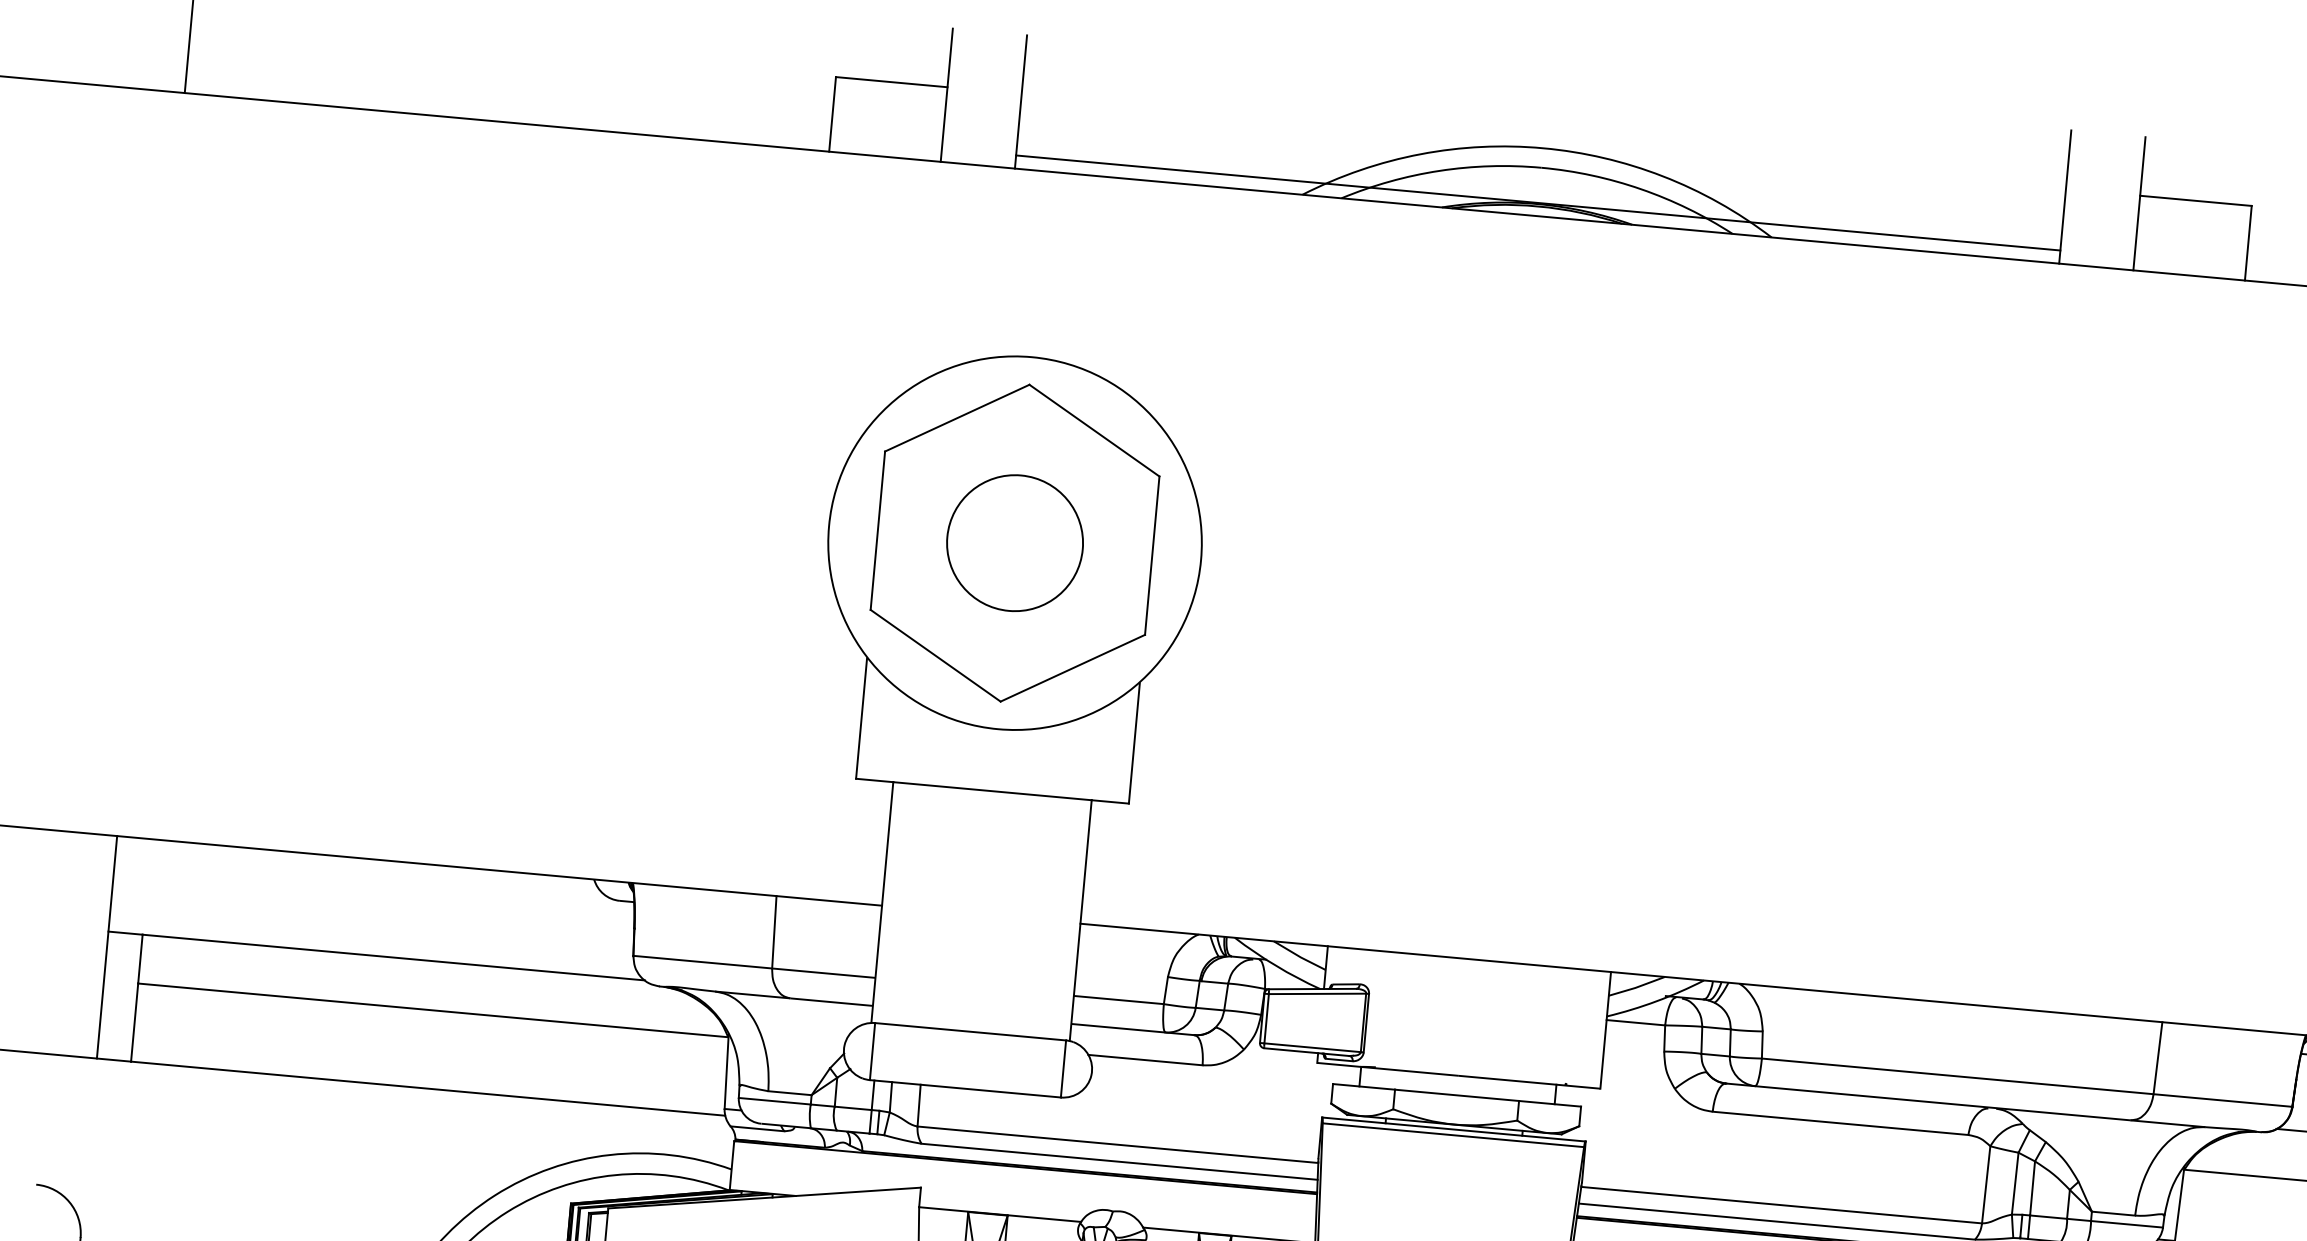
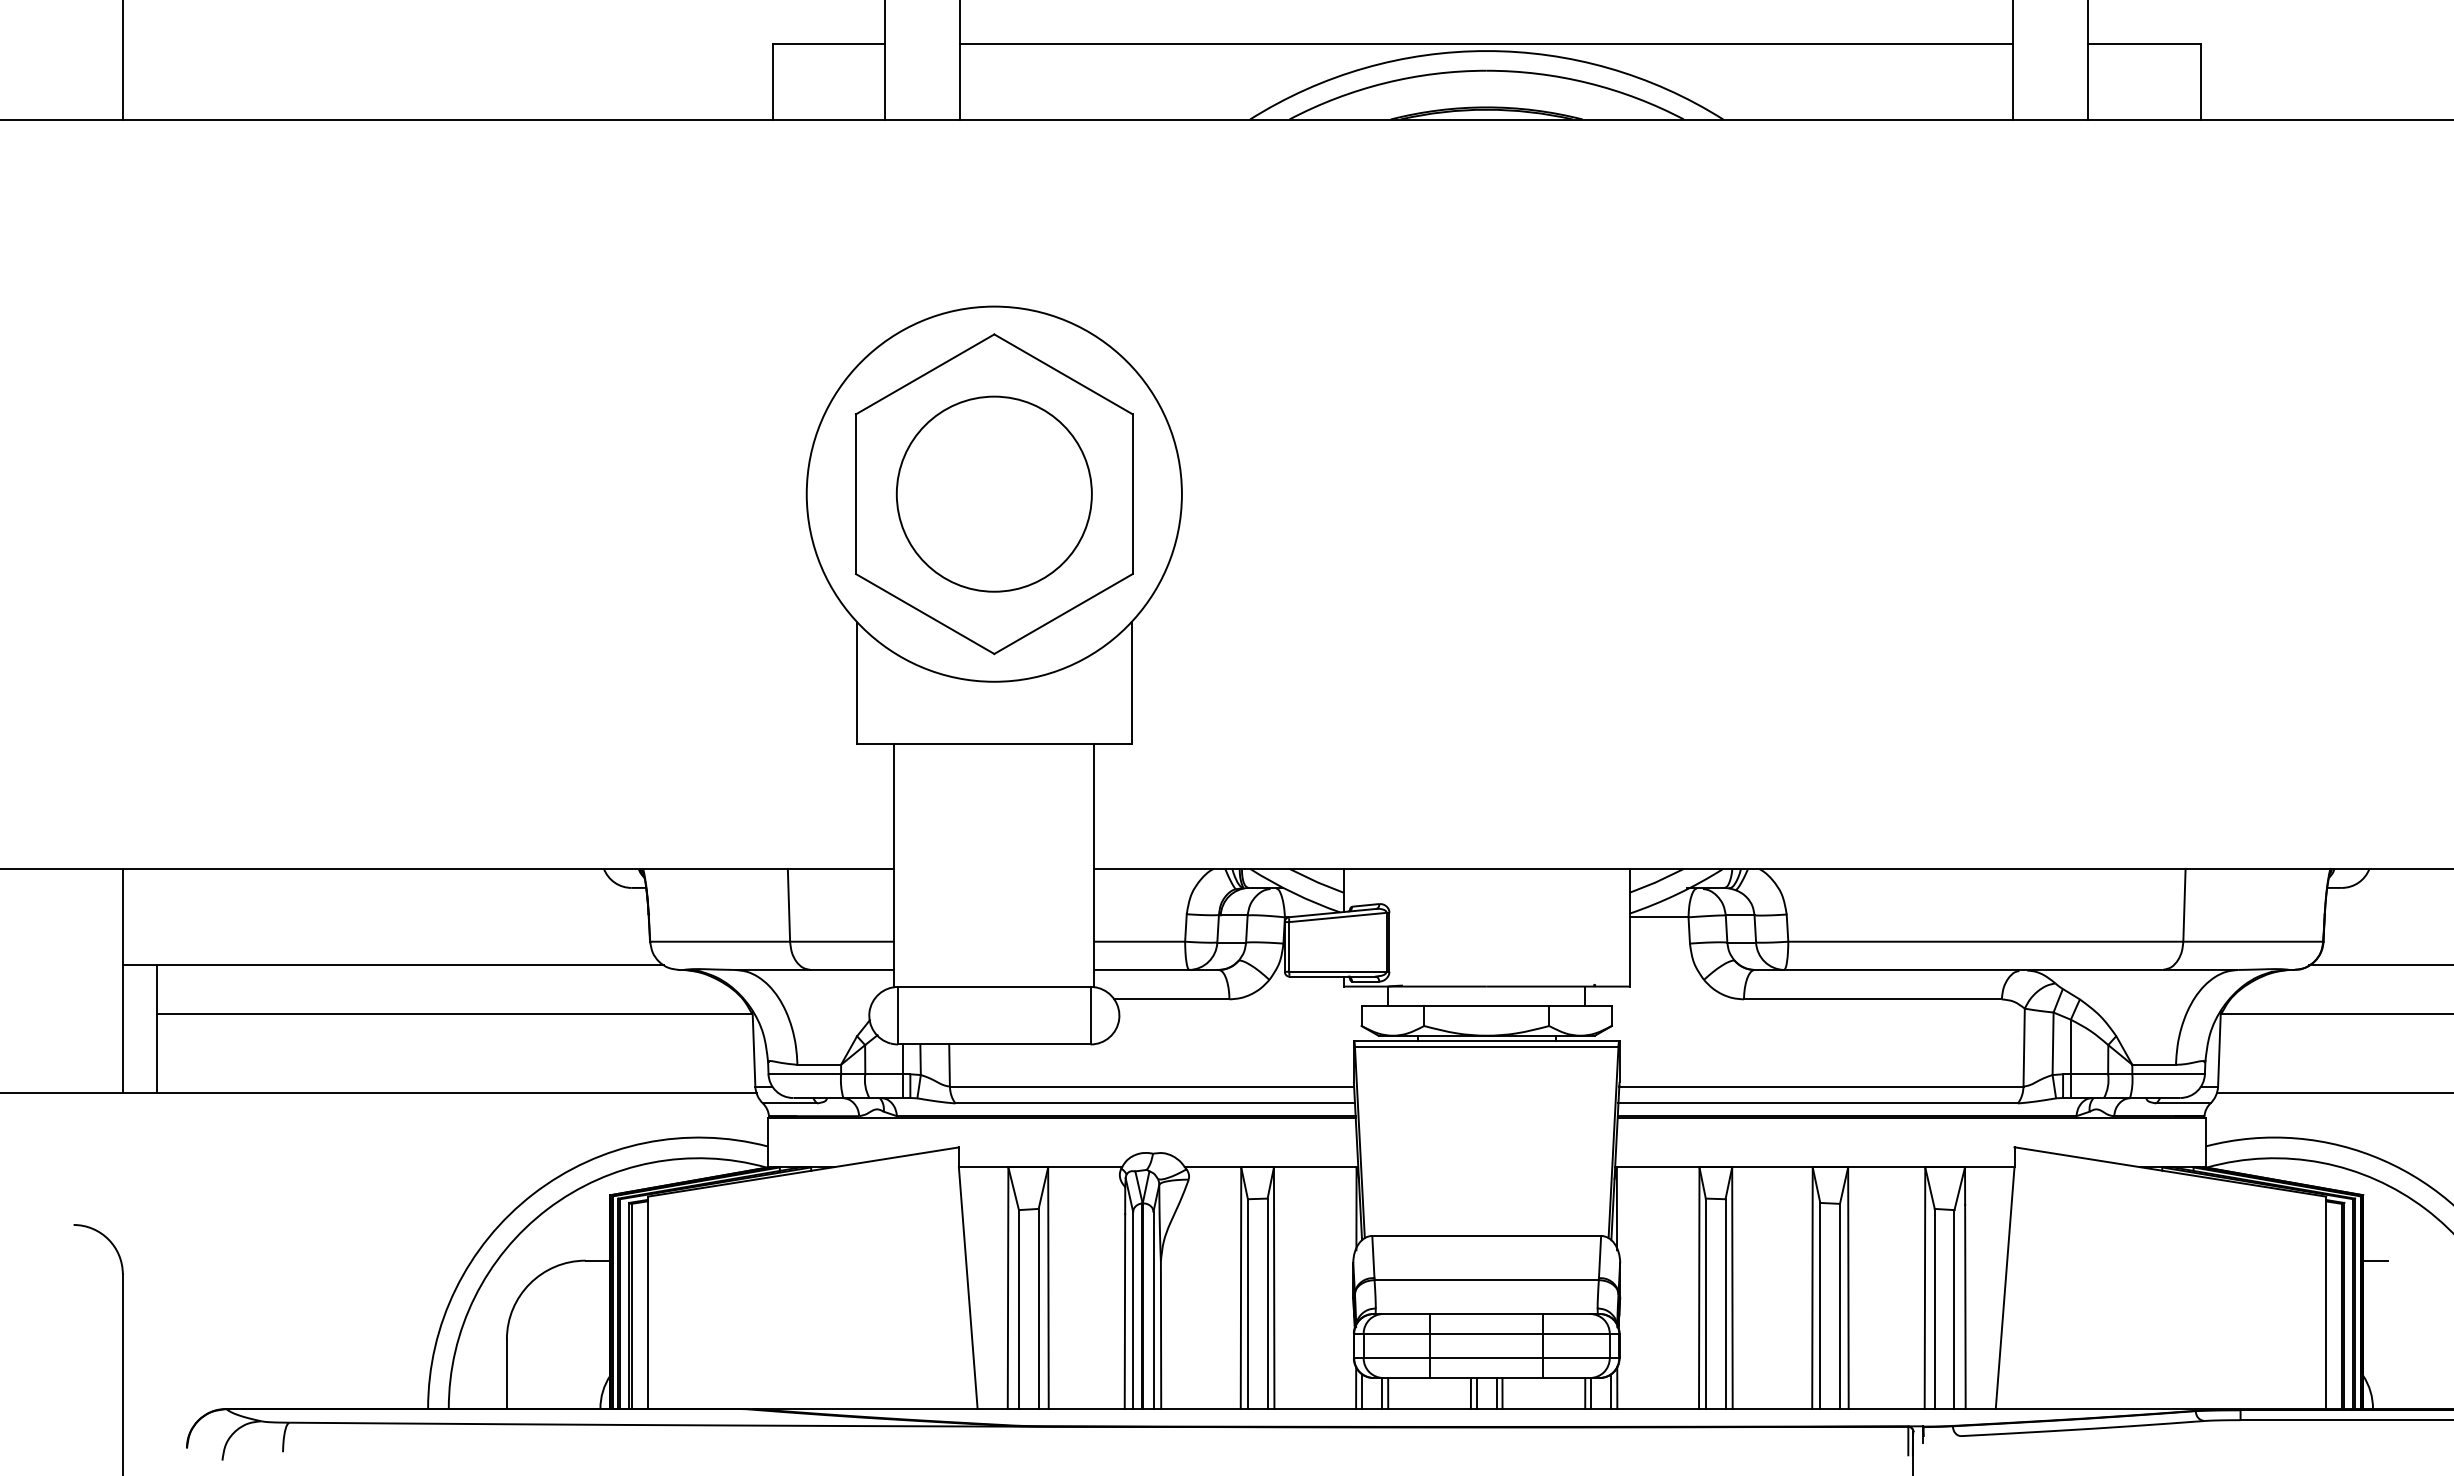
line: (1538, 203) -> (1486, 44), moved
circle: (1014, 542) -> (993, 493), size x1.43

